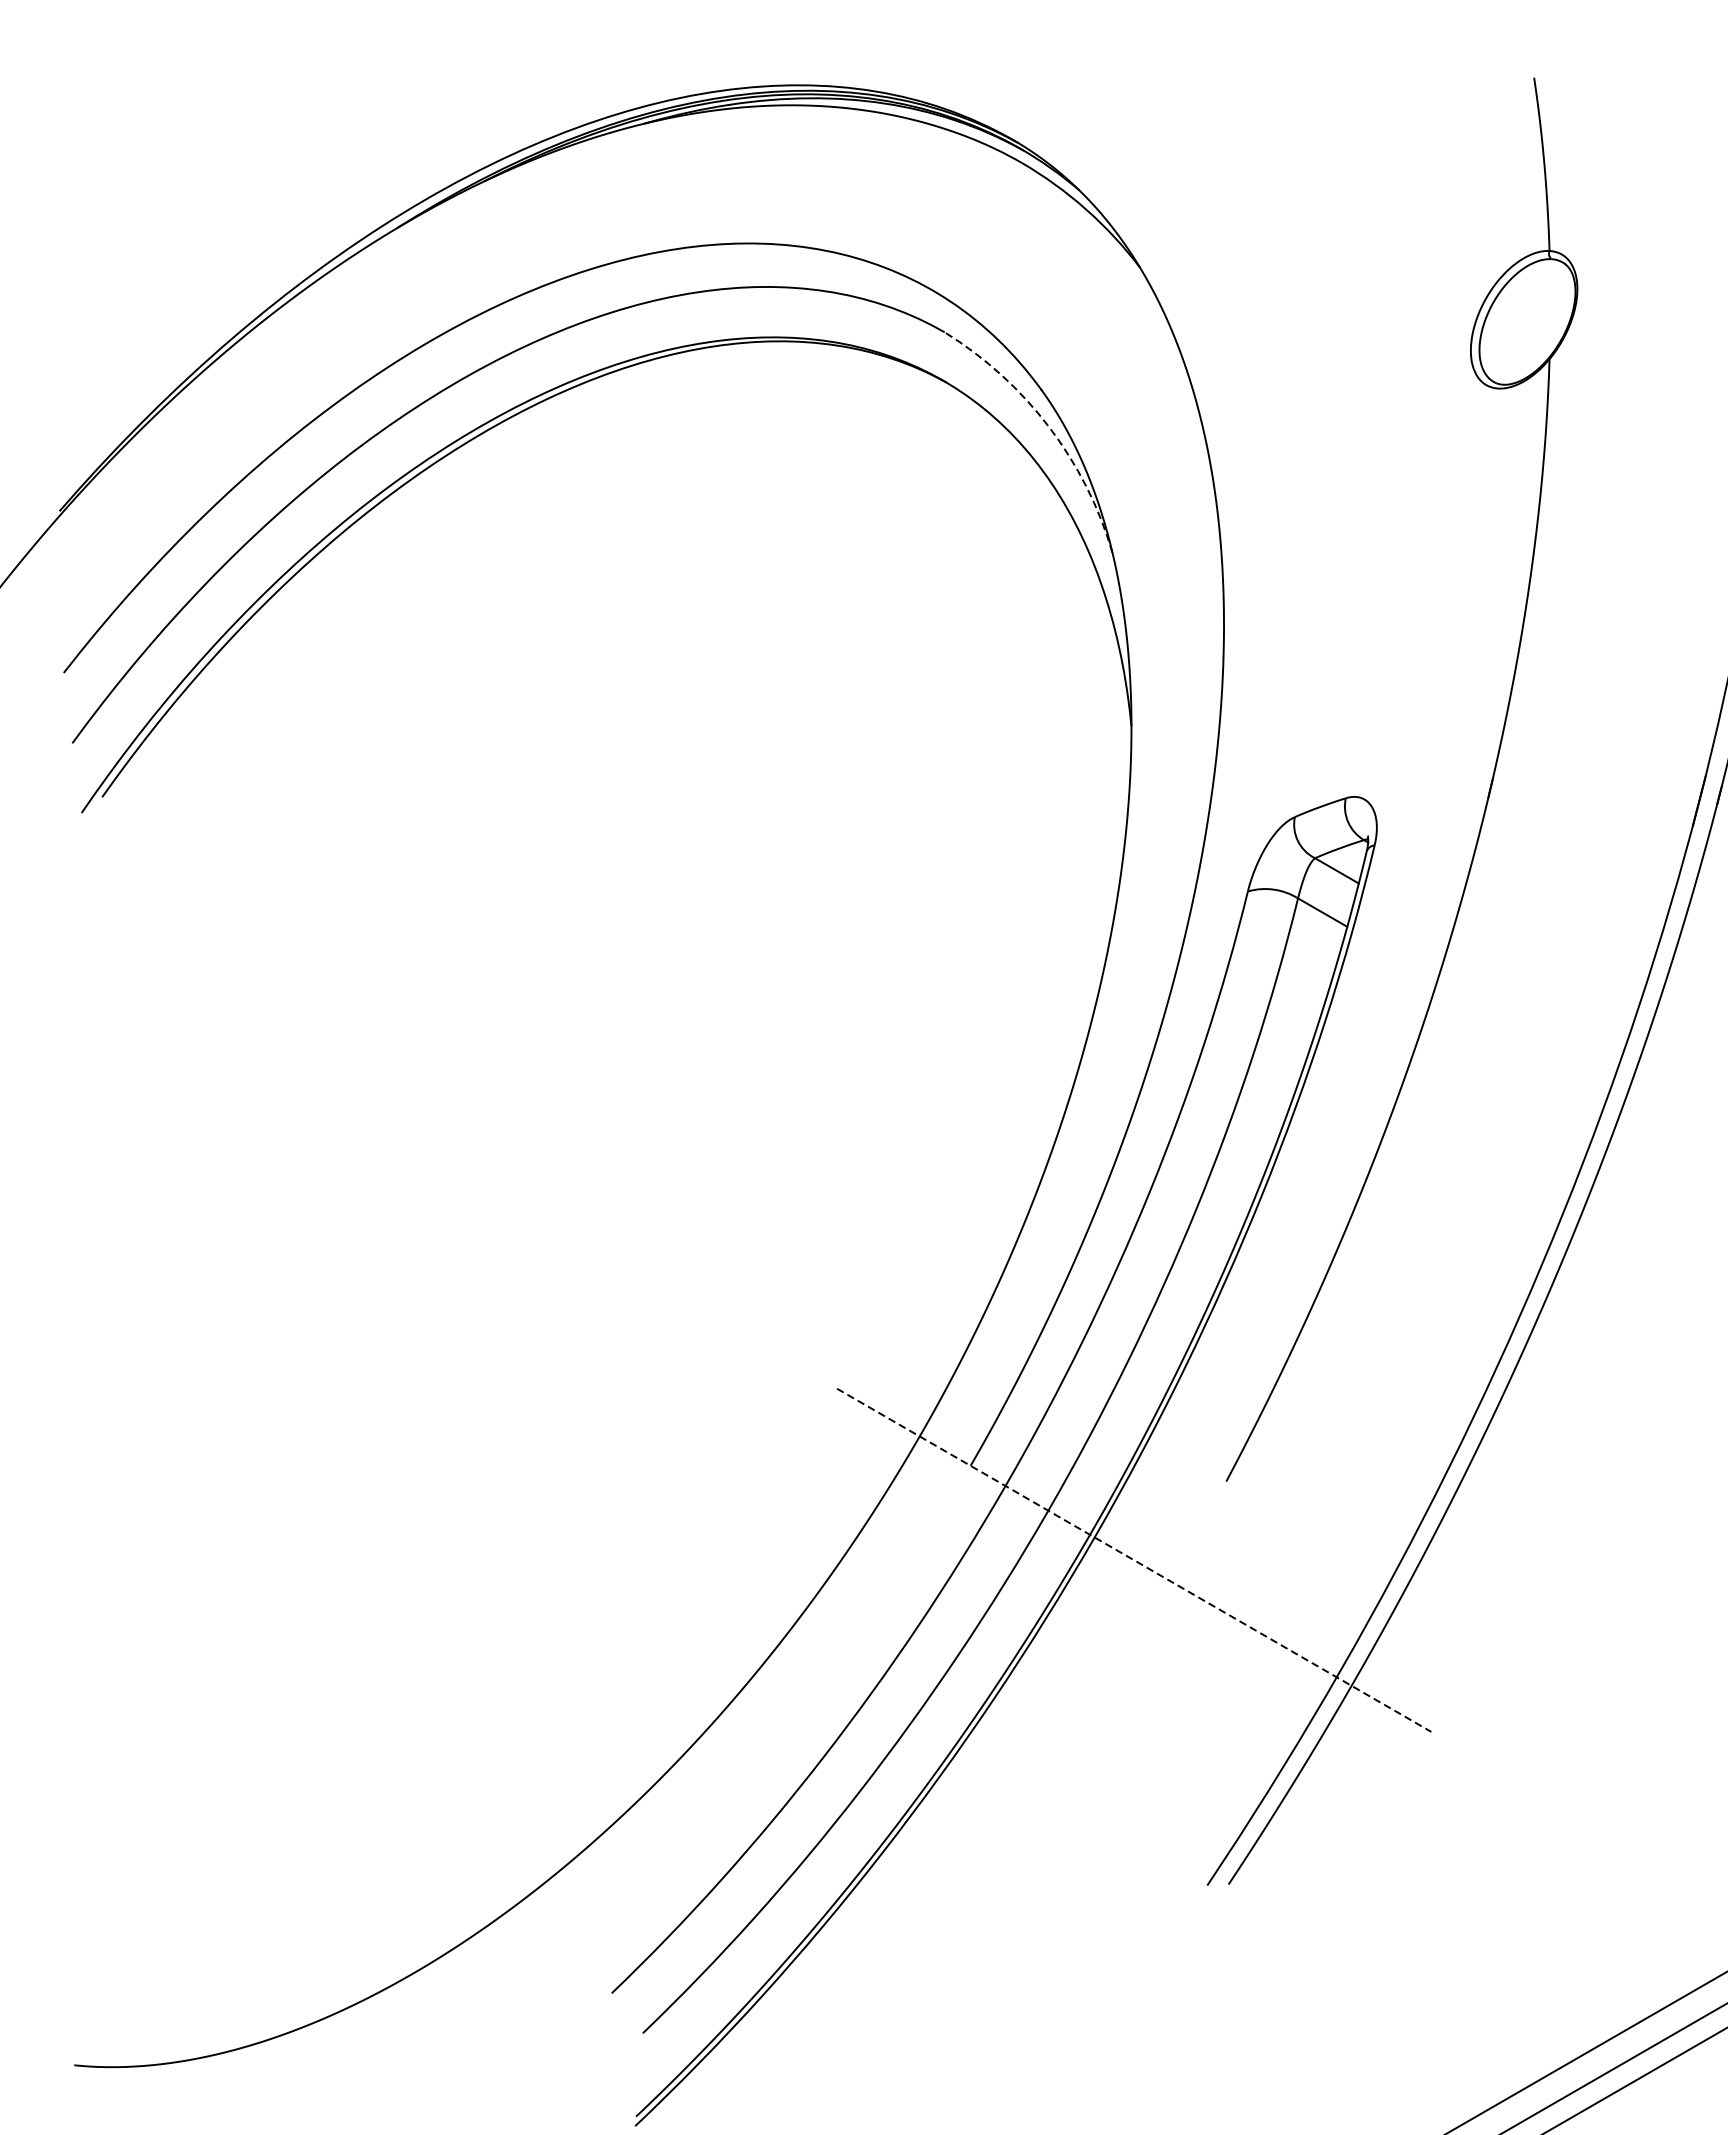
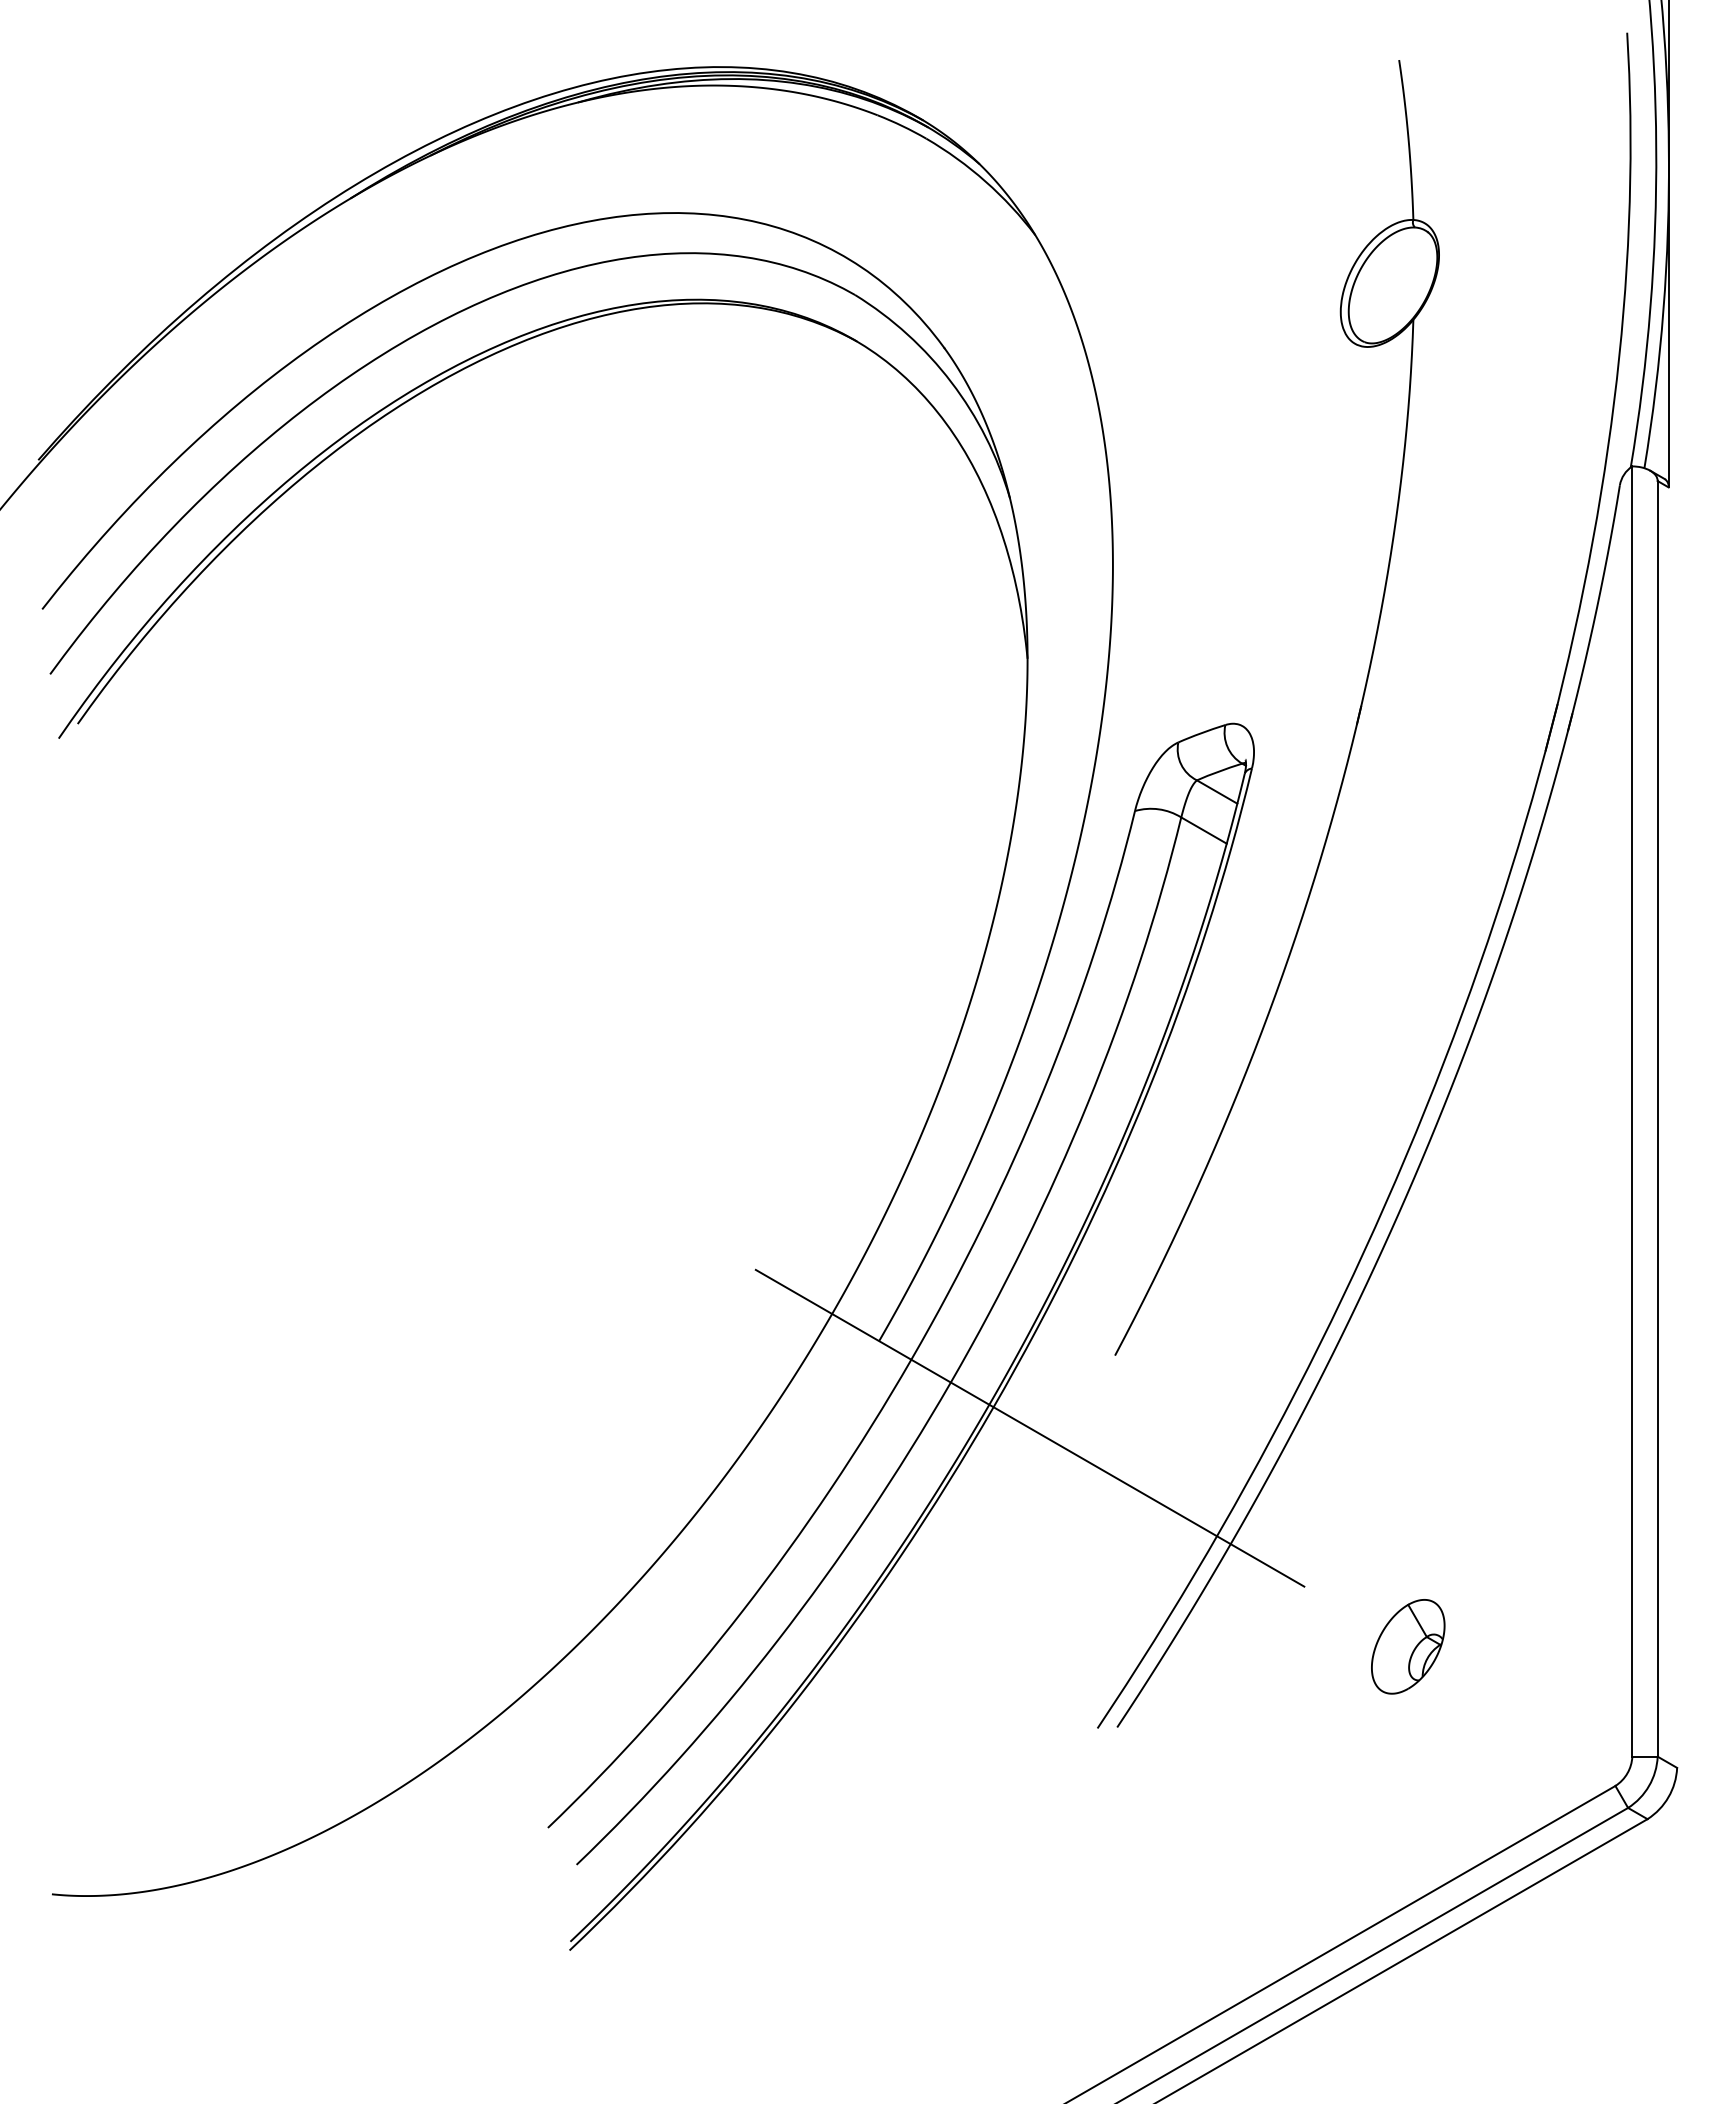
arc: (1049, 427) -> (951, 382), dashed -> solid
line: (1134, 1560) -> (1030, 1428), dashed -> solid
part: (1544, 1796) -> (1408, 1646), added

